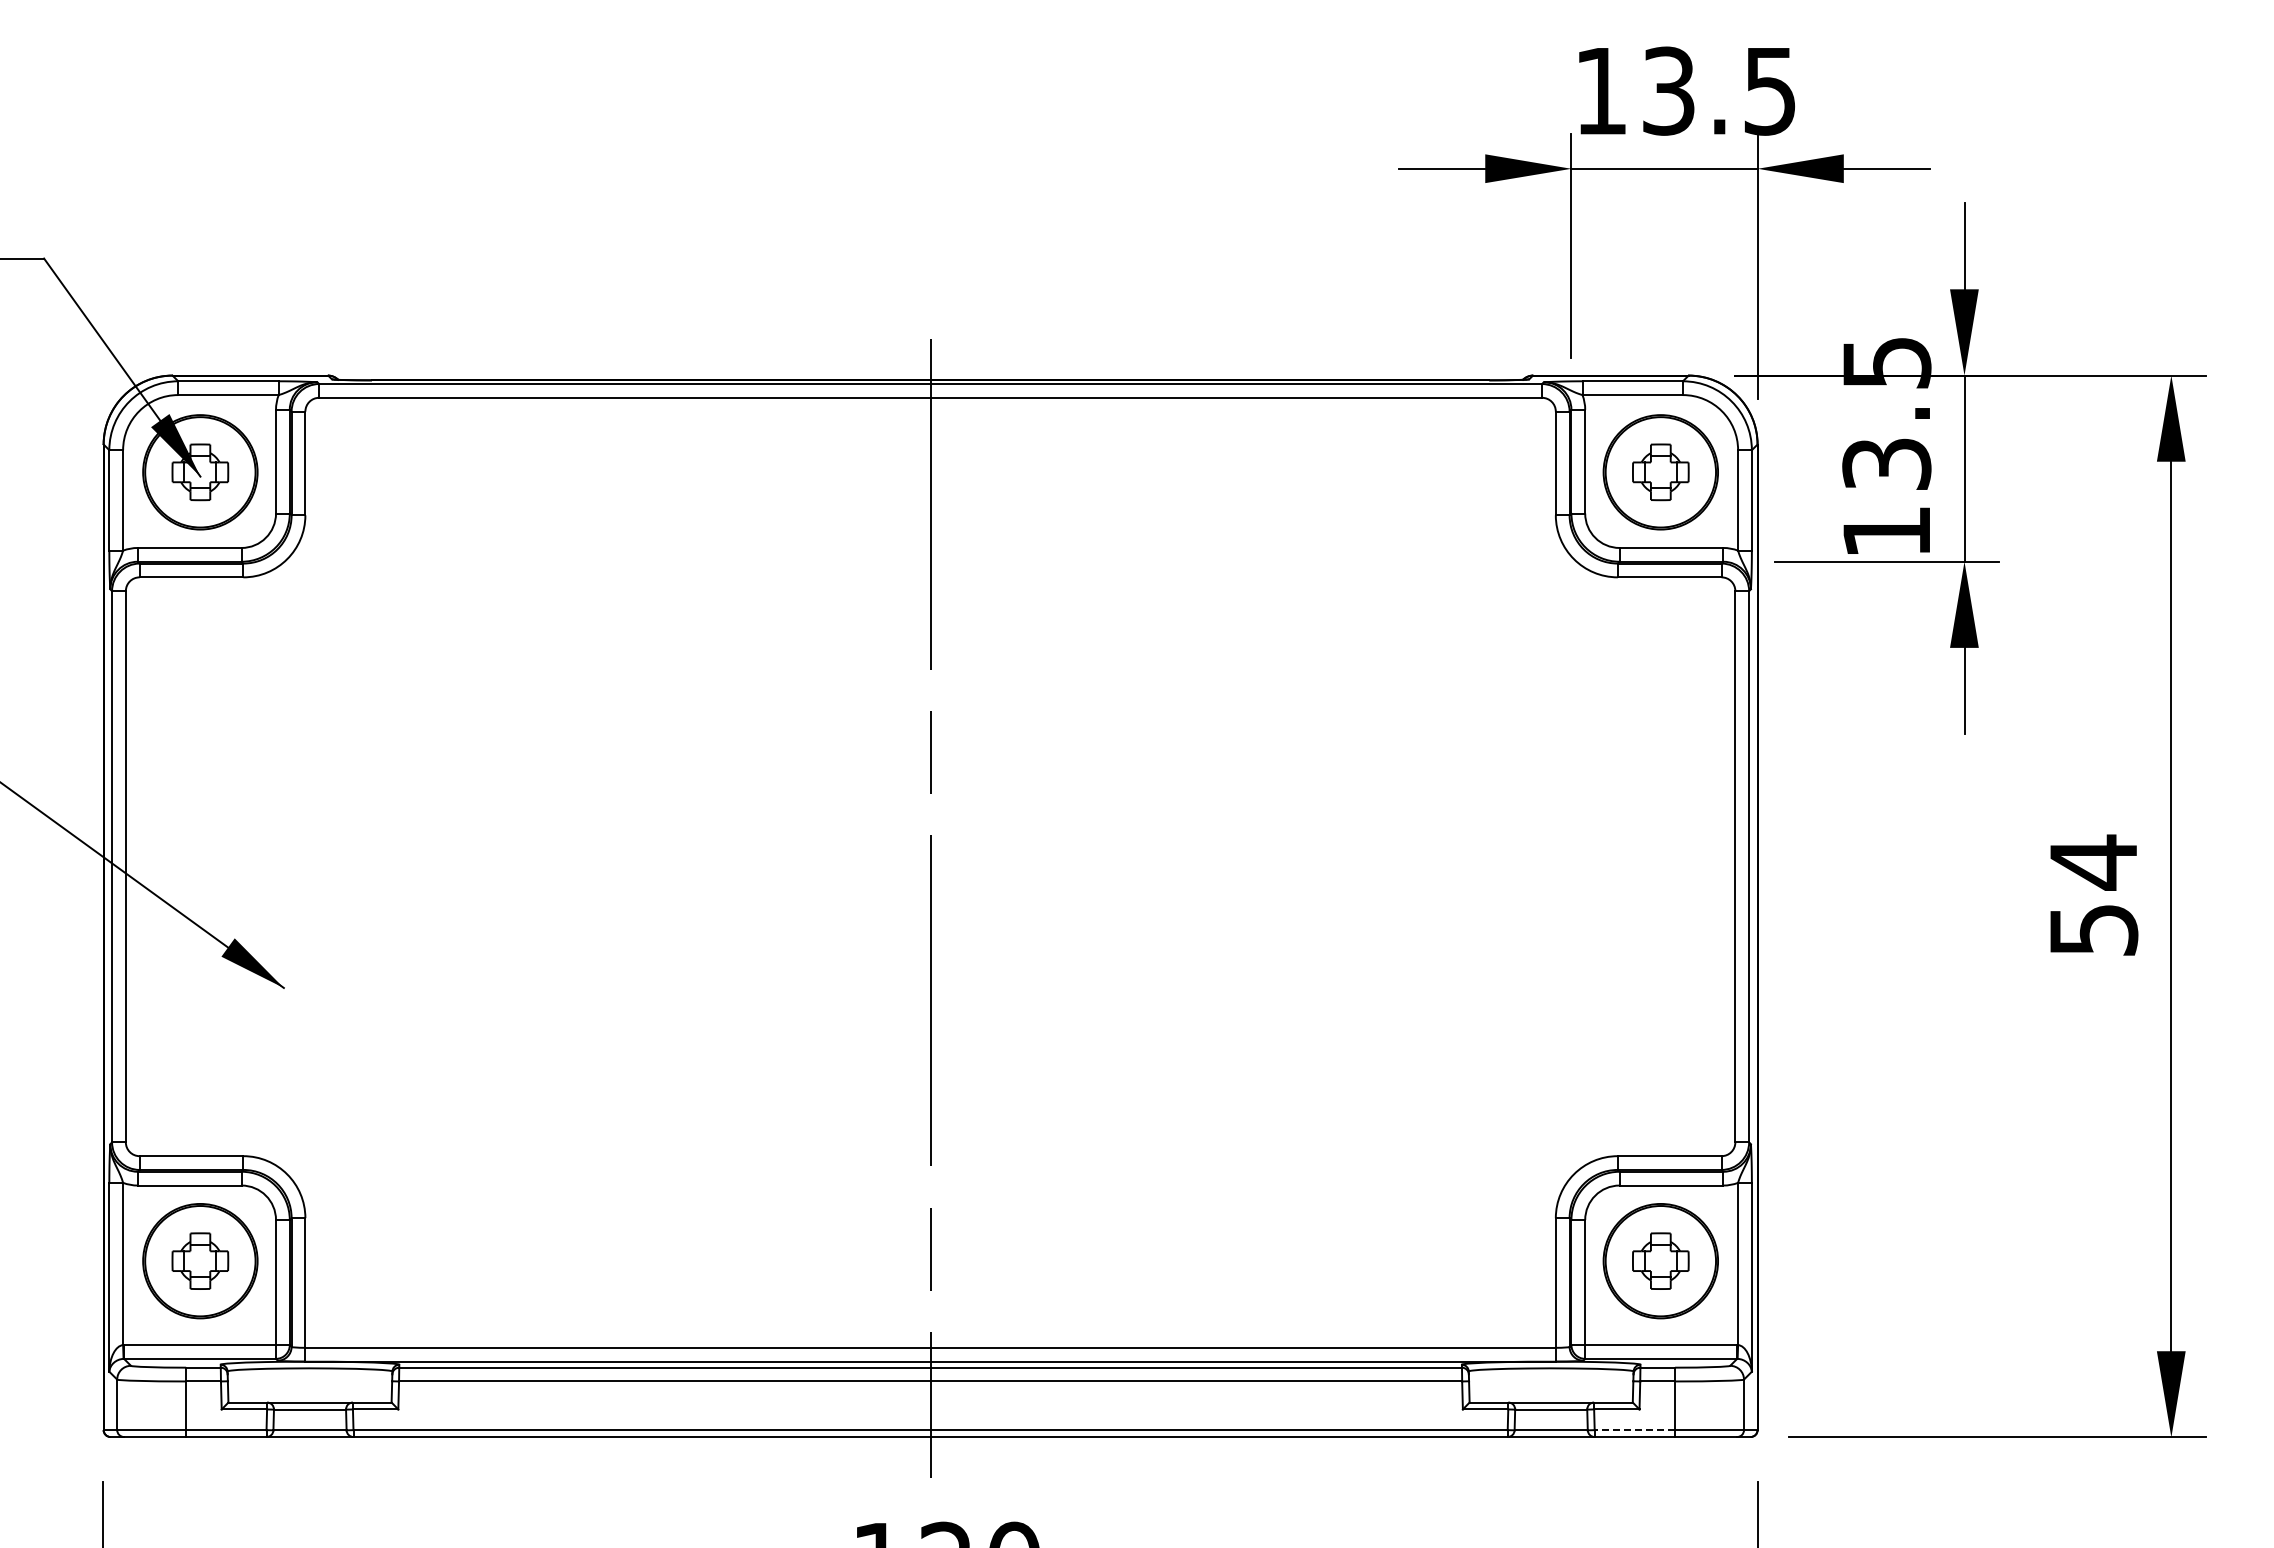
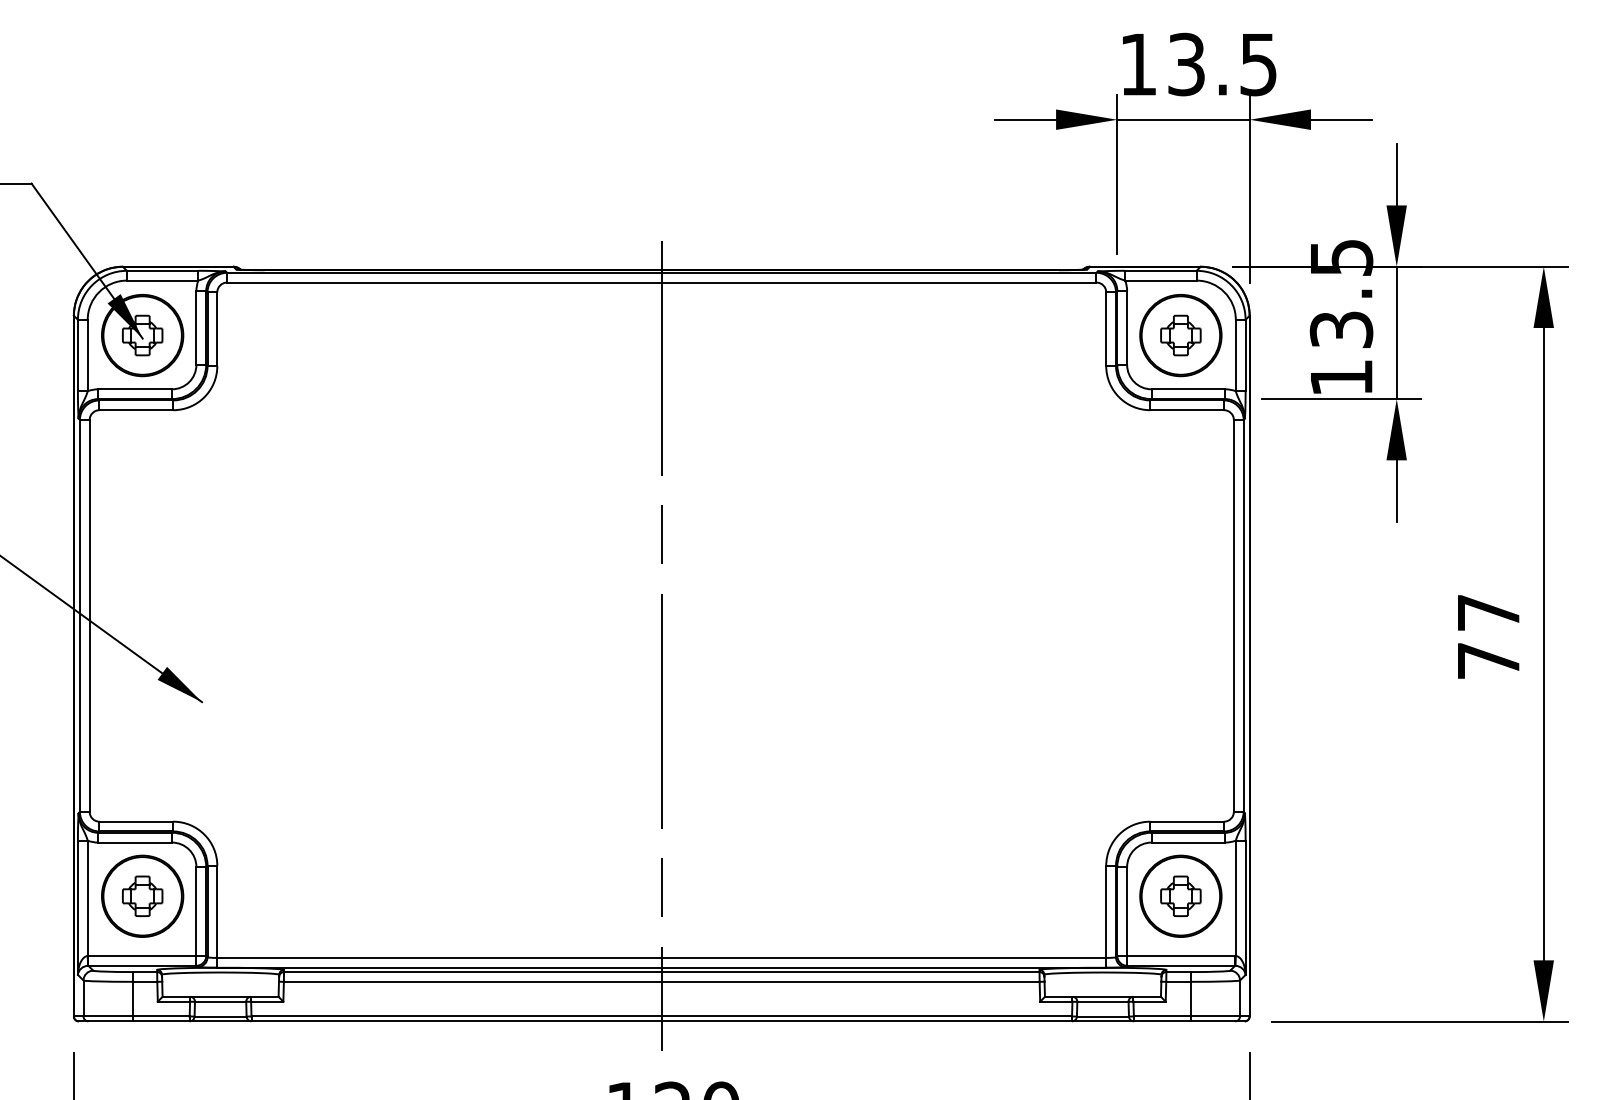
text: (2094, 894) -> (1489, 635), 54 -> 77
line: (1634, 1430) -> (1162, 1016), dashed -> solid

